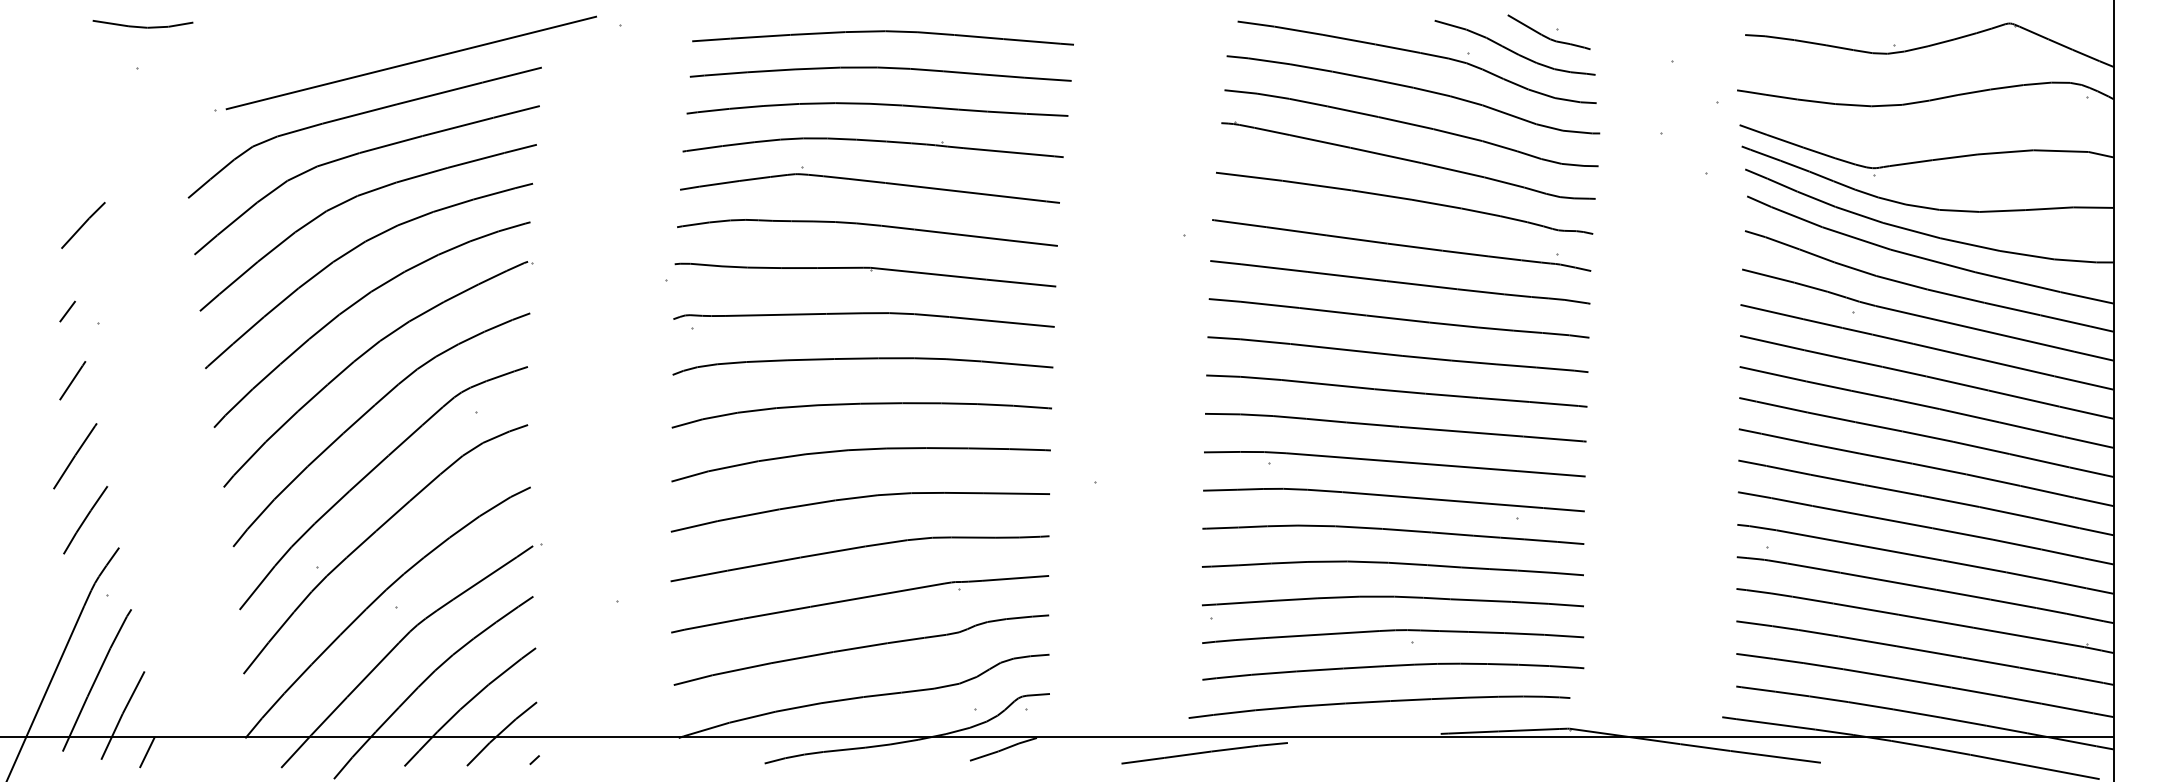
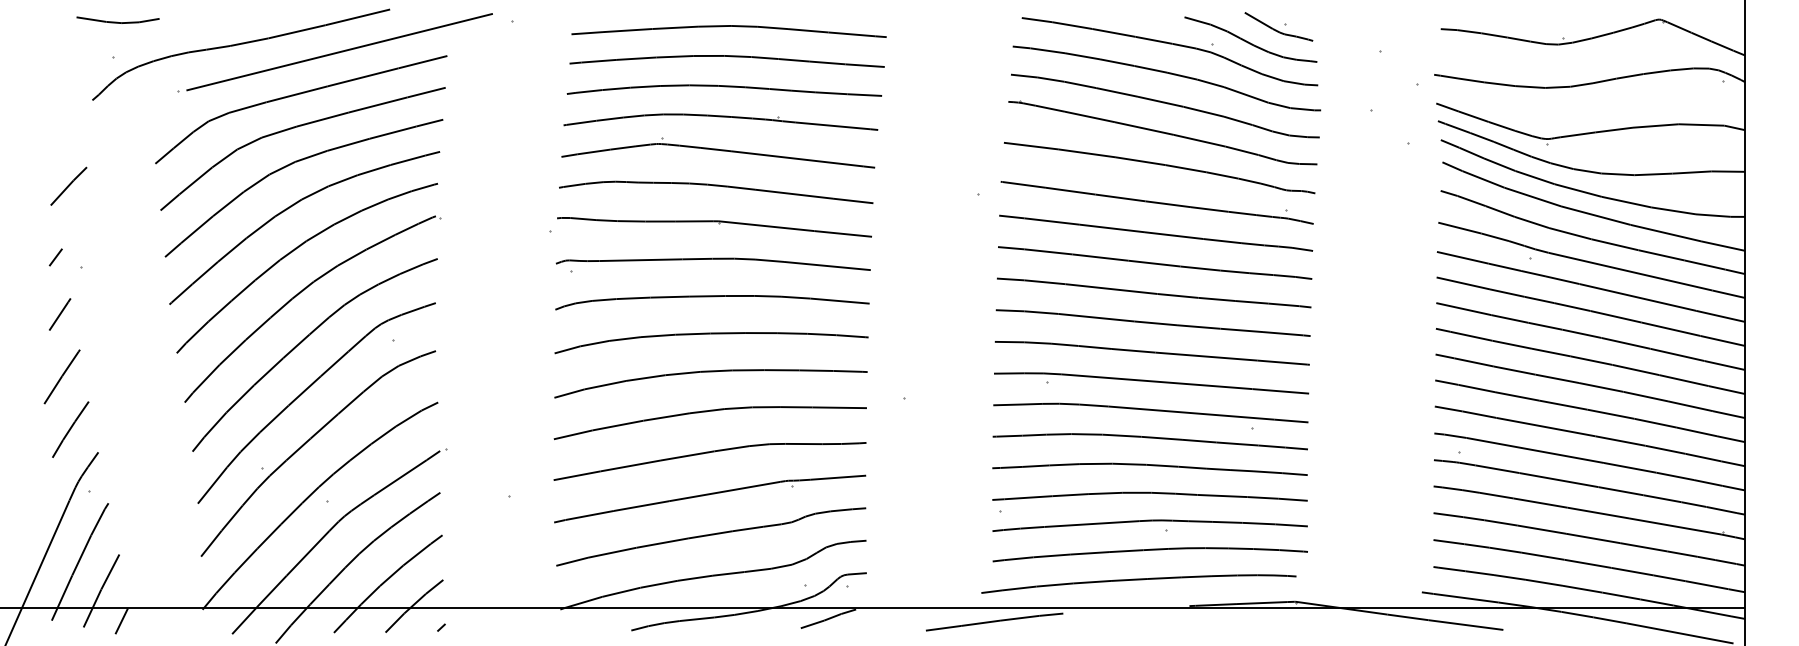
curve: (290, 54) -> (239, 45), added

